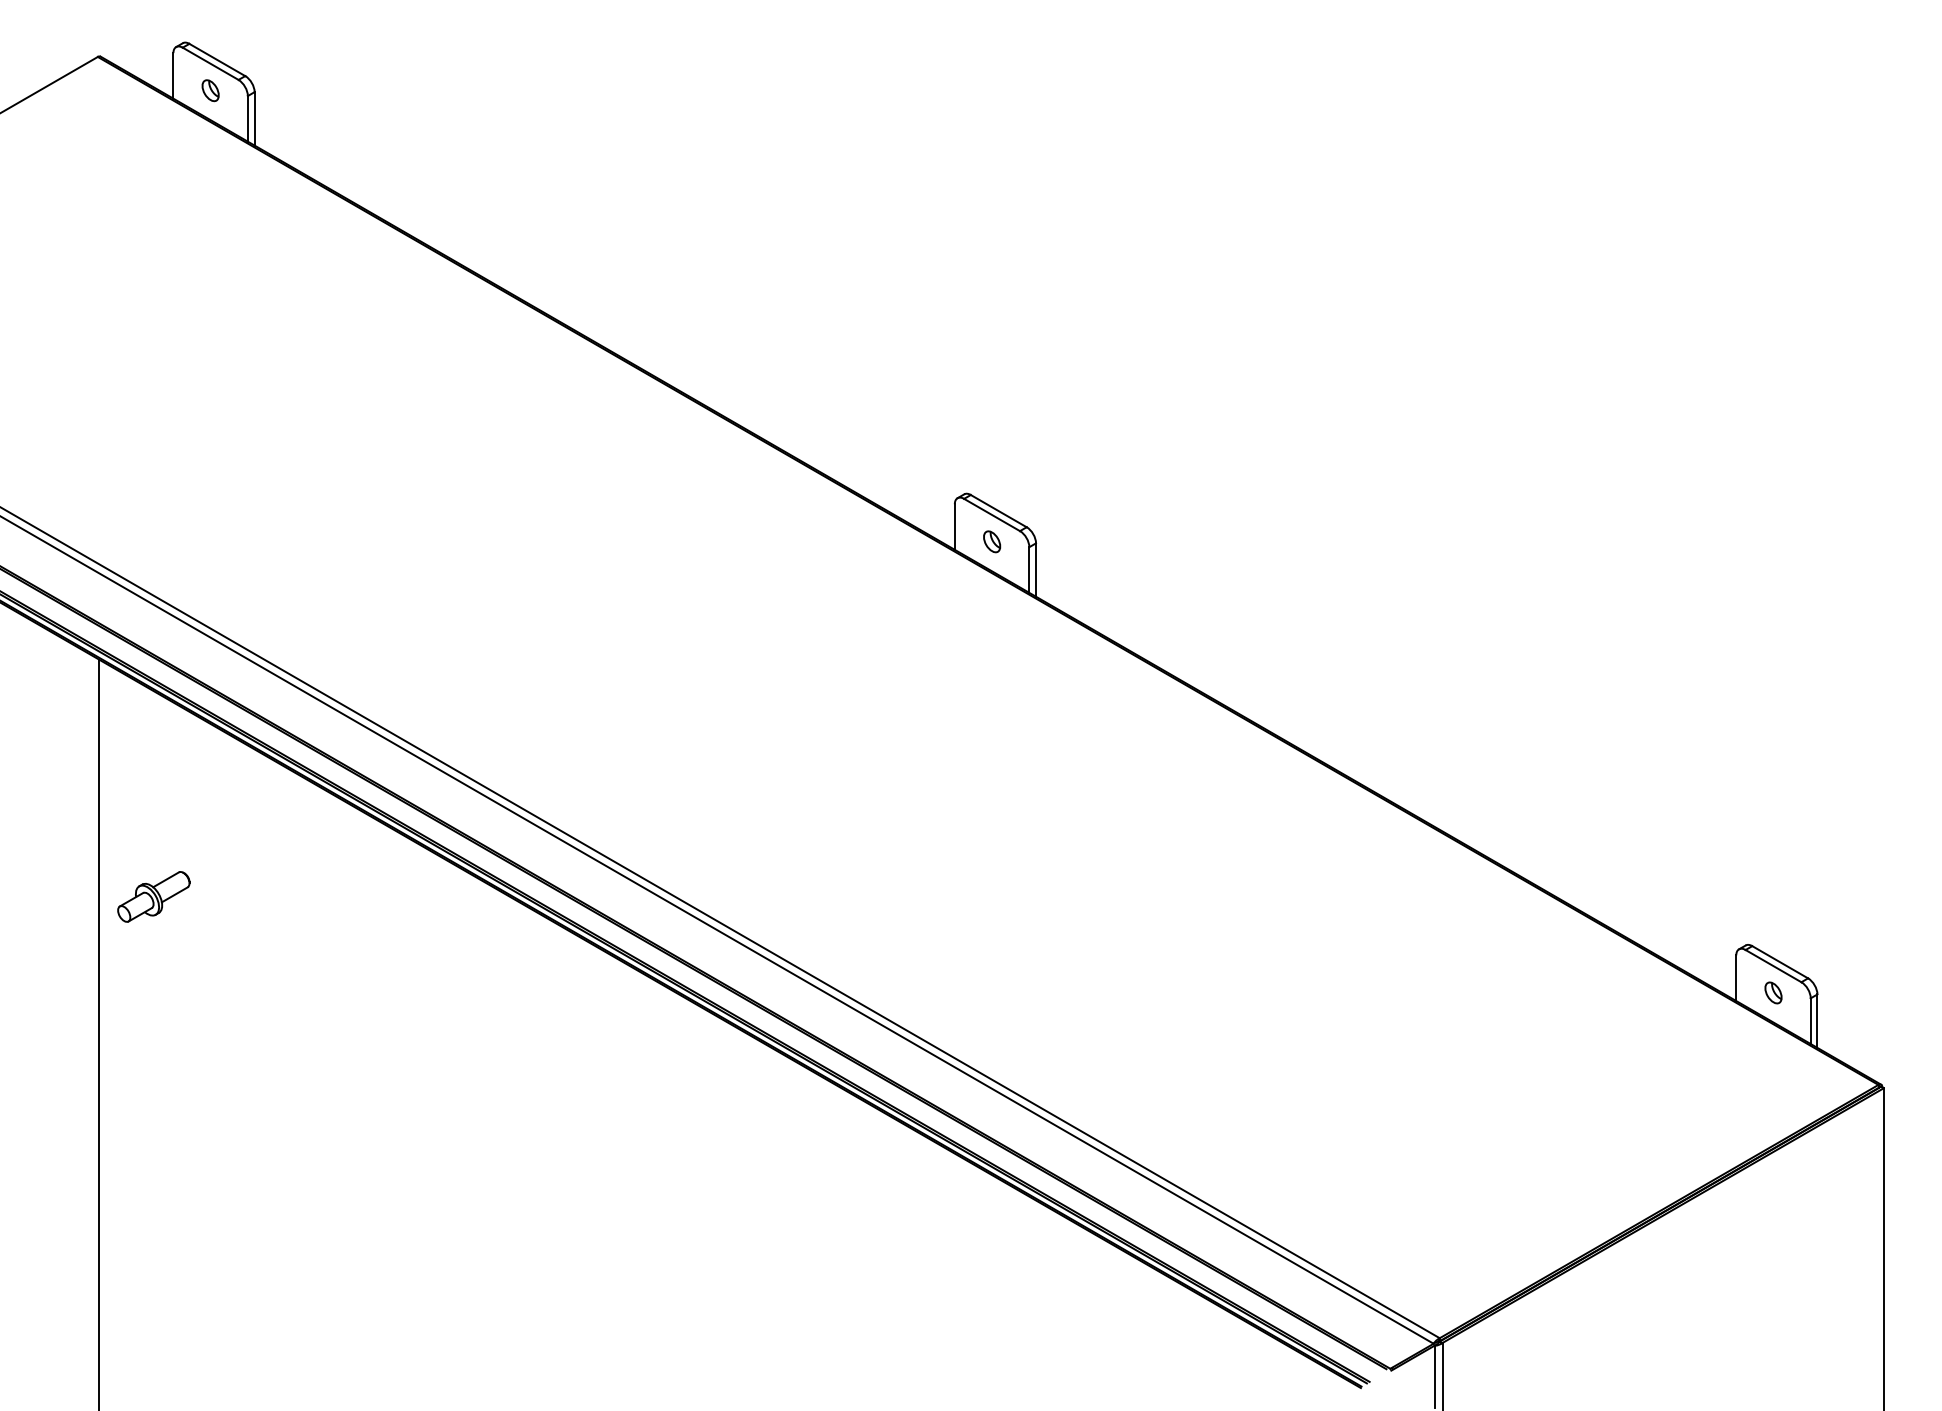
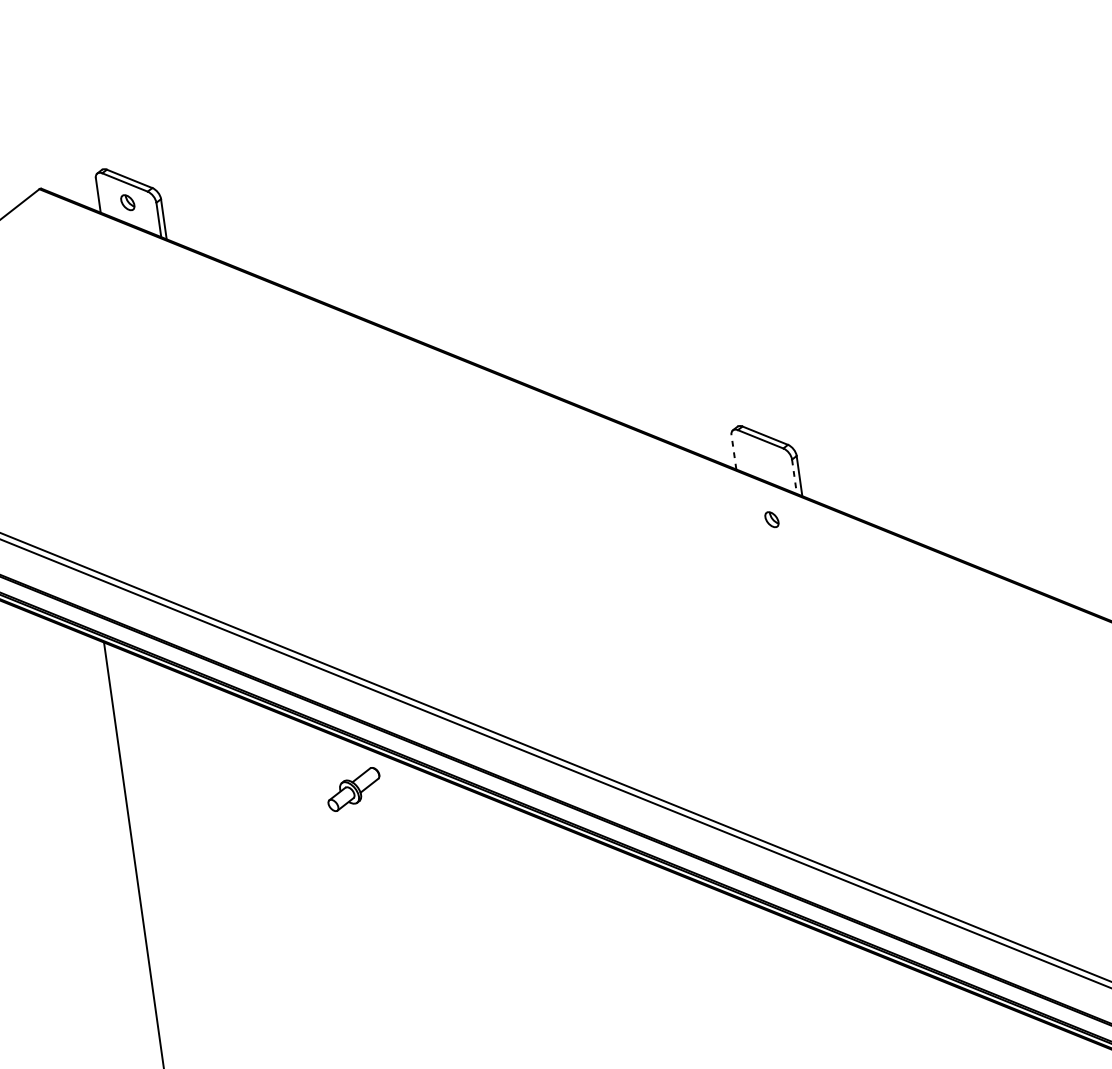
line: (954, 527) -> (733, 452), solid -> dashed
part: (992, 541) -> (772, 519), moved
line: (1029, 570) -> (794, 477), solid -> dashed
part: (153, 896) -> (353, 789), moved

